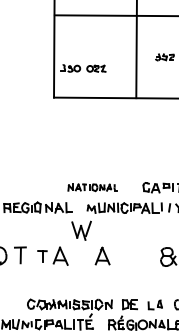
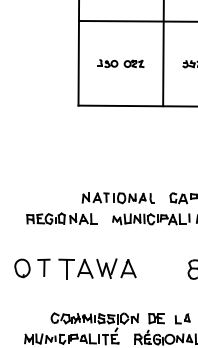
part: (83, 68) -> (120, 63), moved
part: (91, 187) -> (117, 198), size x1.43
part: (81, 230) -> (106, 268), moved
part: (42, 255) -> (66, 268), size x1.67

